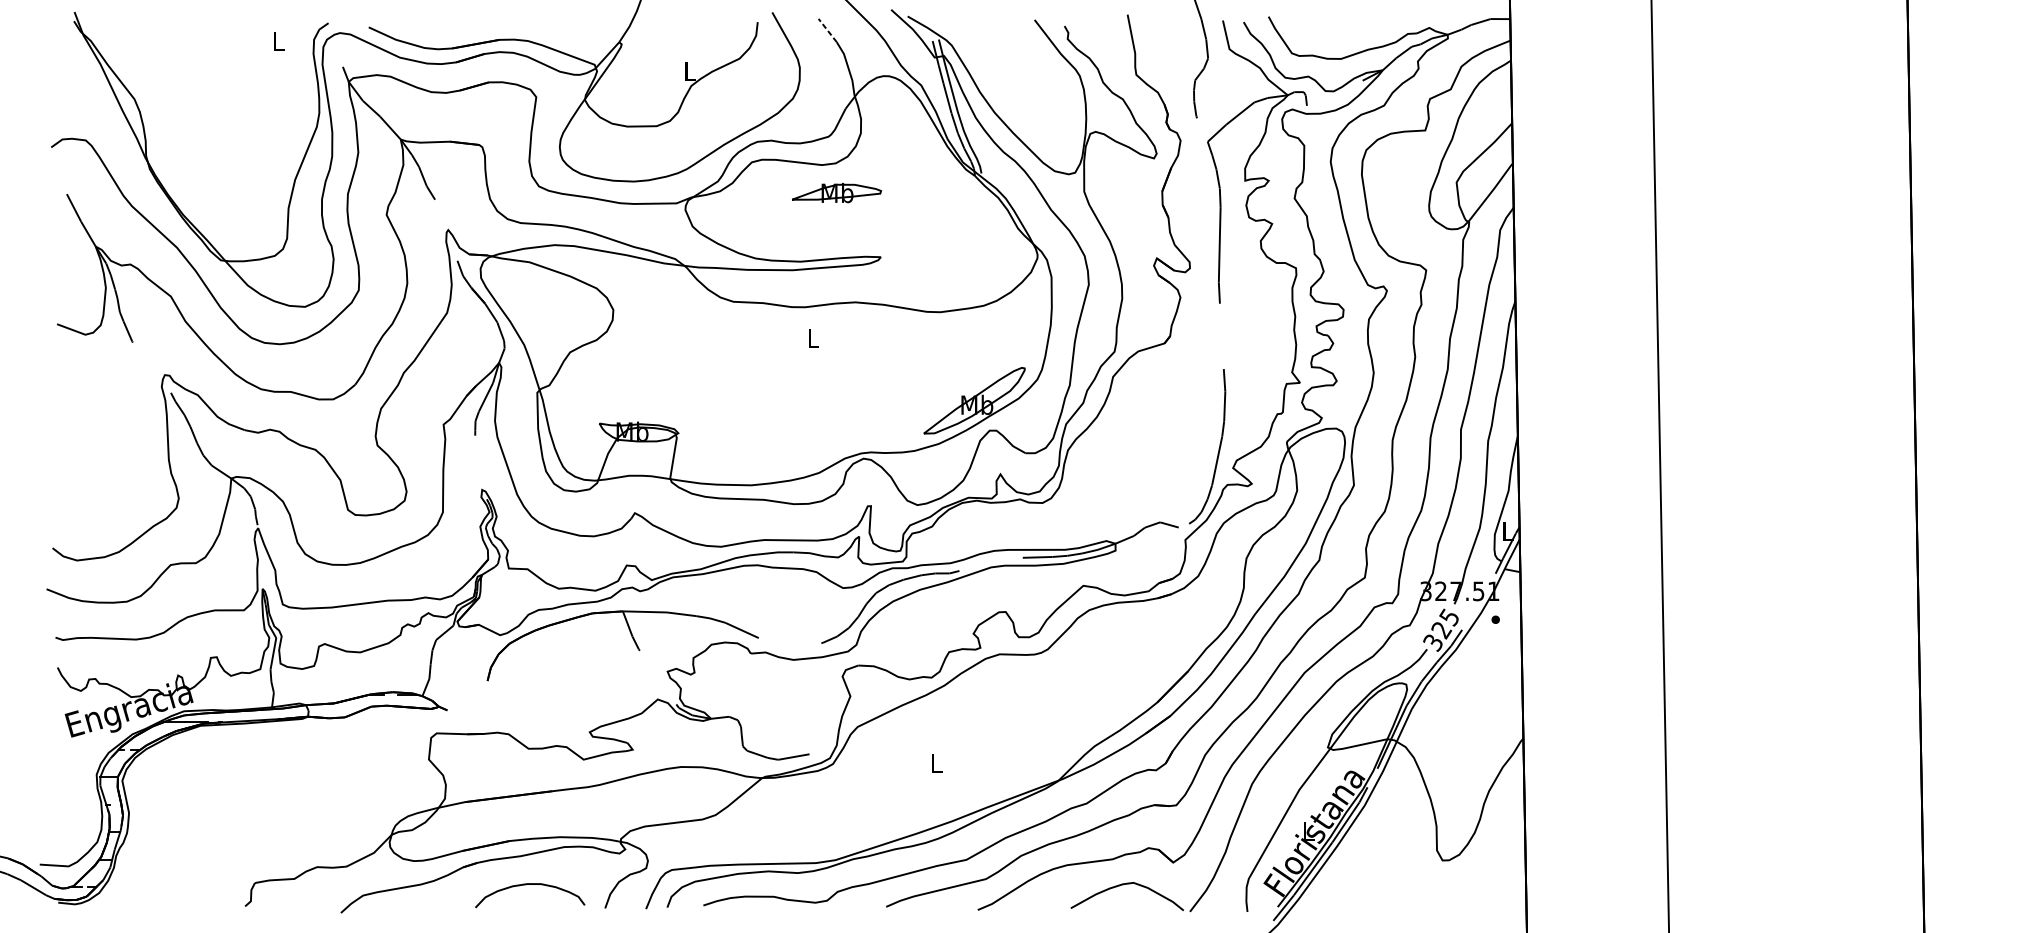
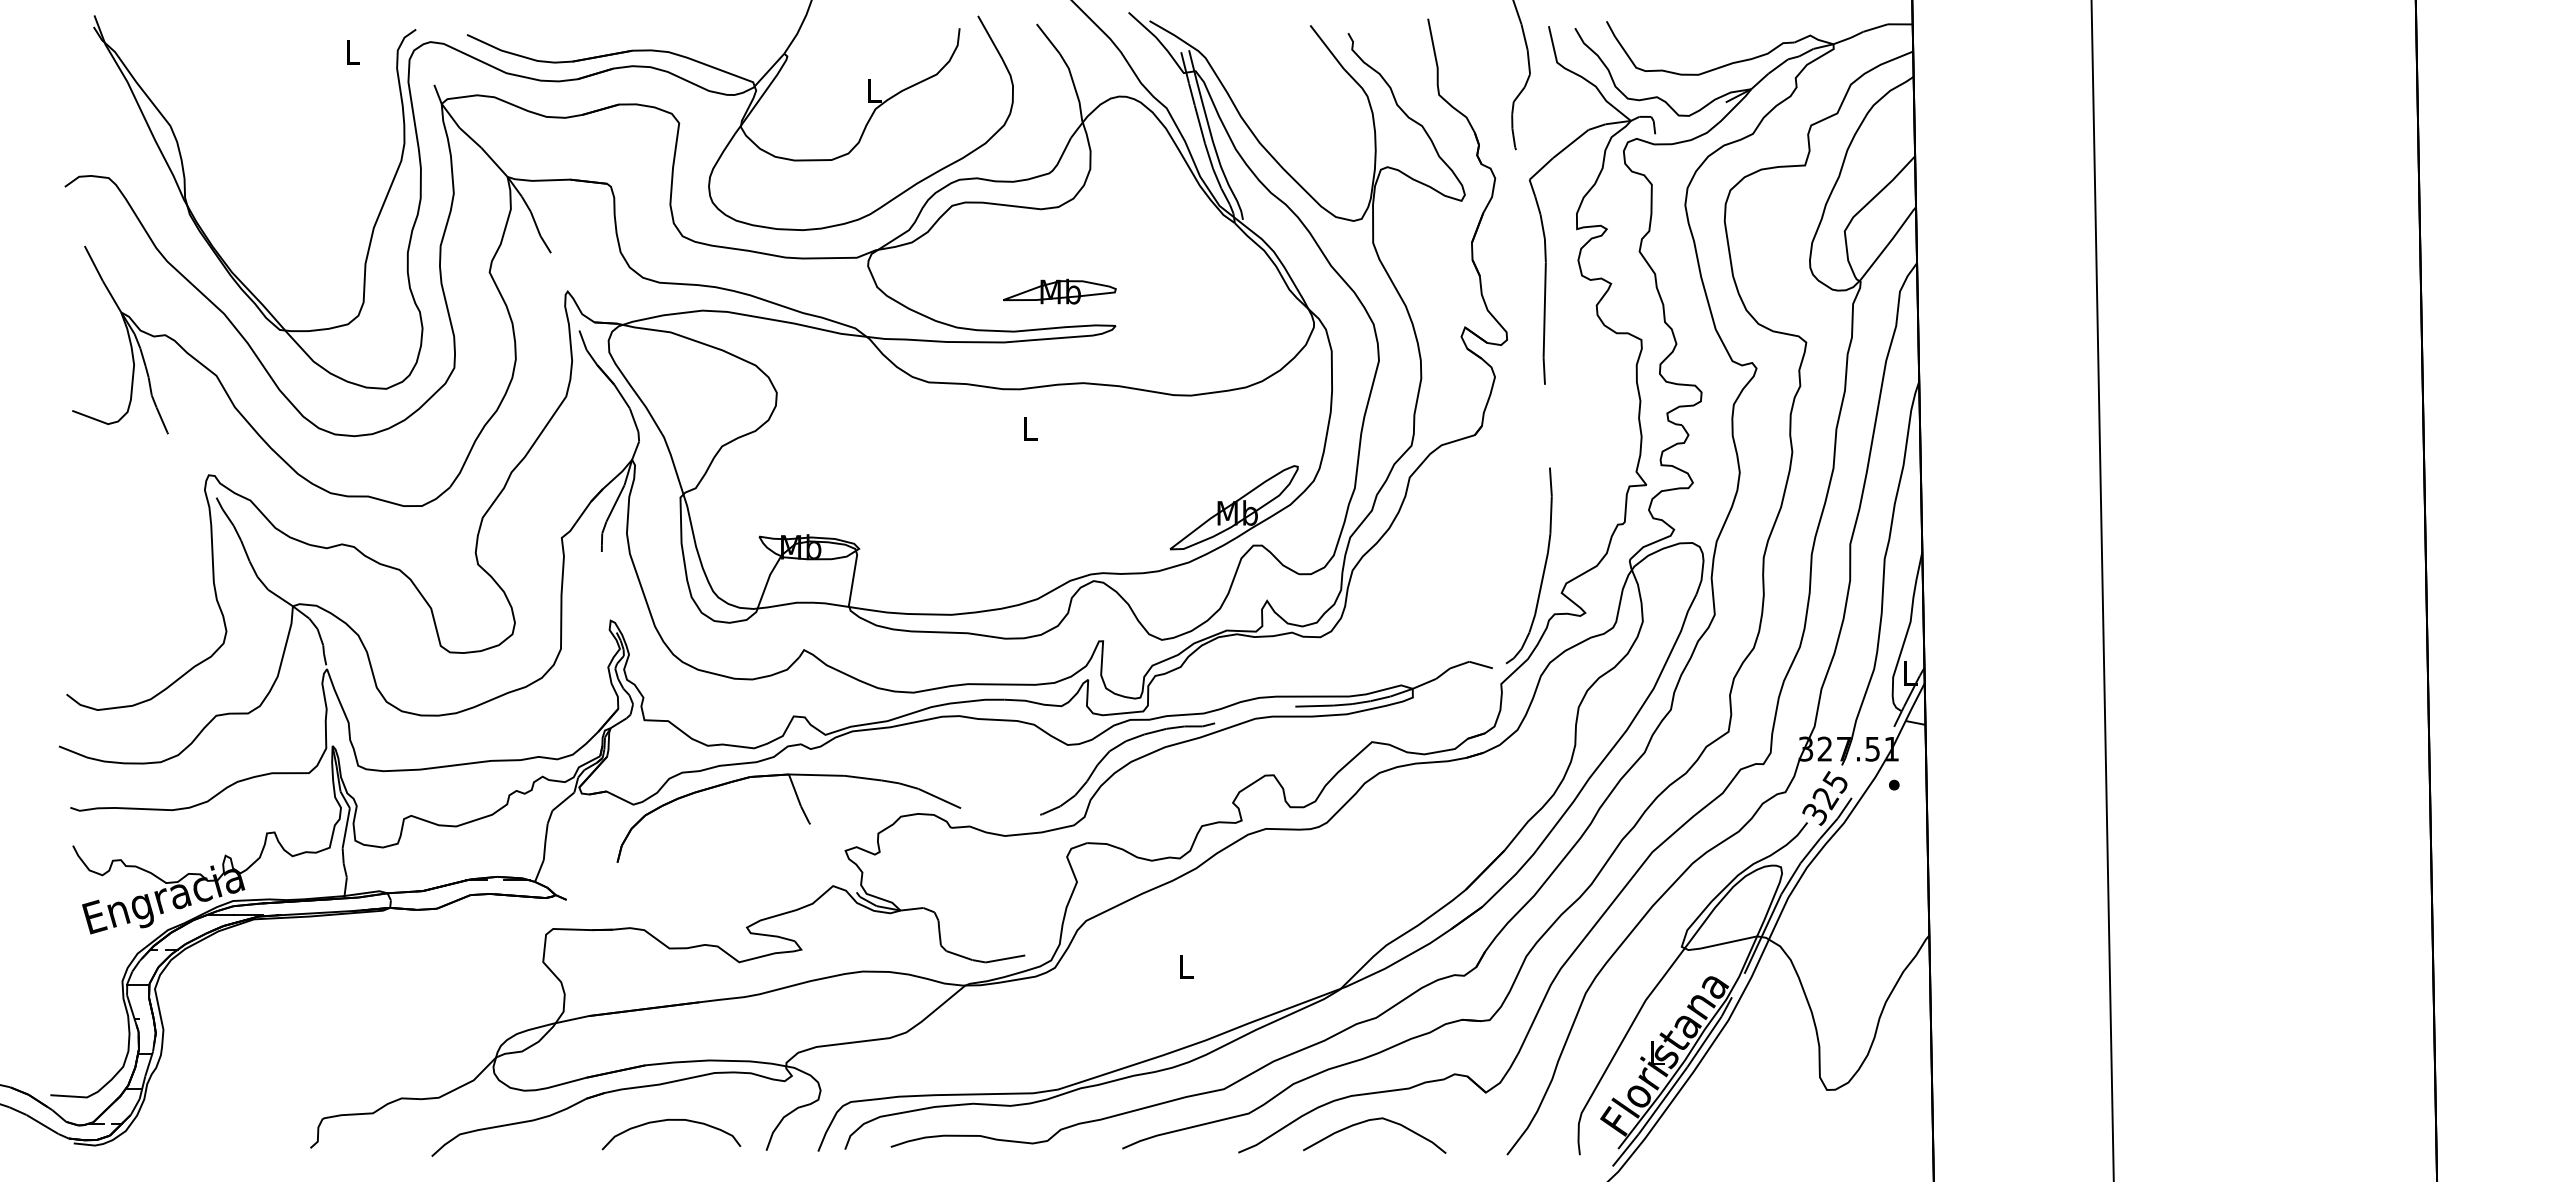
line: (827, 30) -> (1048, 38), dashed -> solid
part: (836, 192) -> (1059, 291), moved
curve: (1127, 884) -> (1374, 1120), moved

